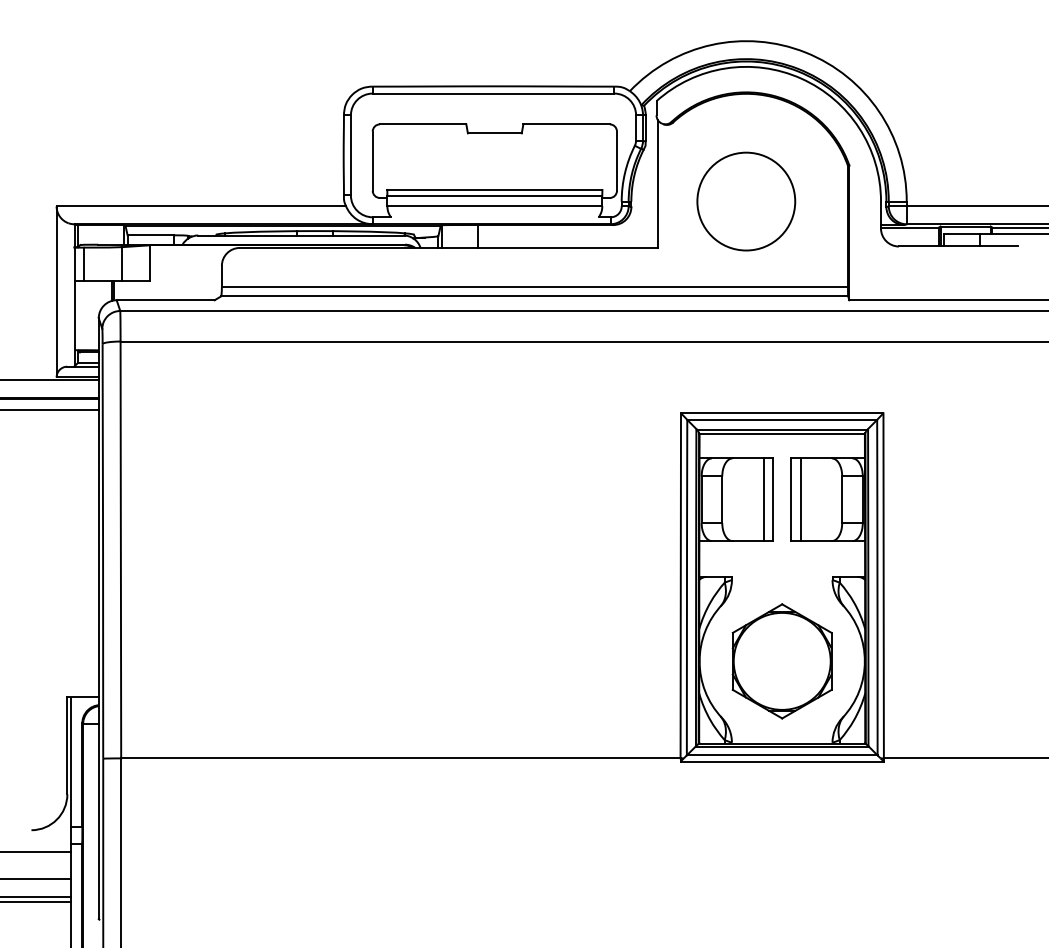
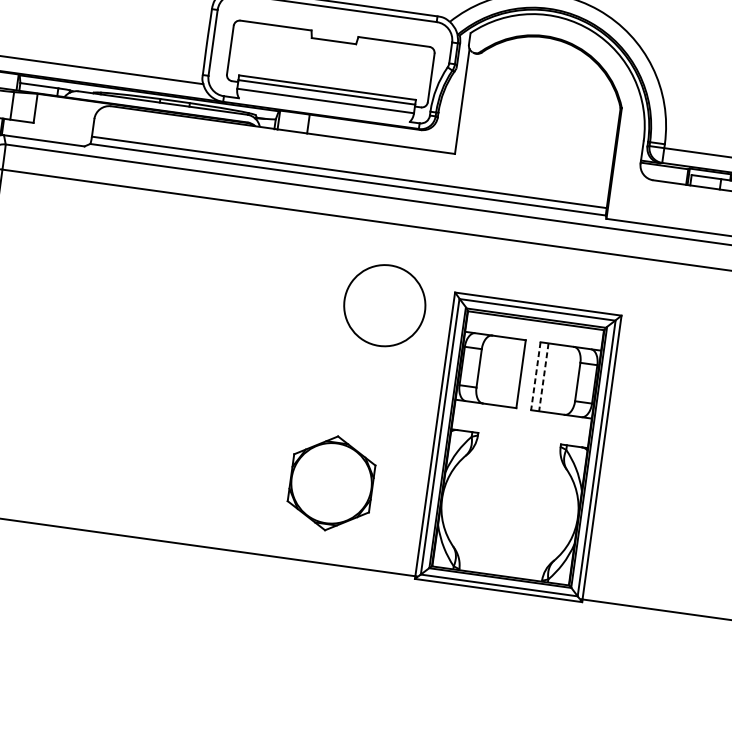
circle: (746, 201) -> (384, 305), moved
line: (763, 499) -> (513, 372), removed
line: (791, 500) -> (535, 376), solid -> dashed
line: (800, 500) -> (543, 377), solid -> dashed
part: (781, 661) -> (330, 483), moved

